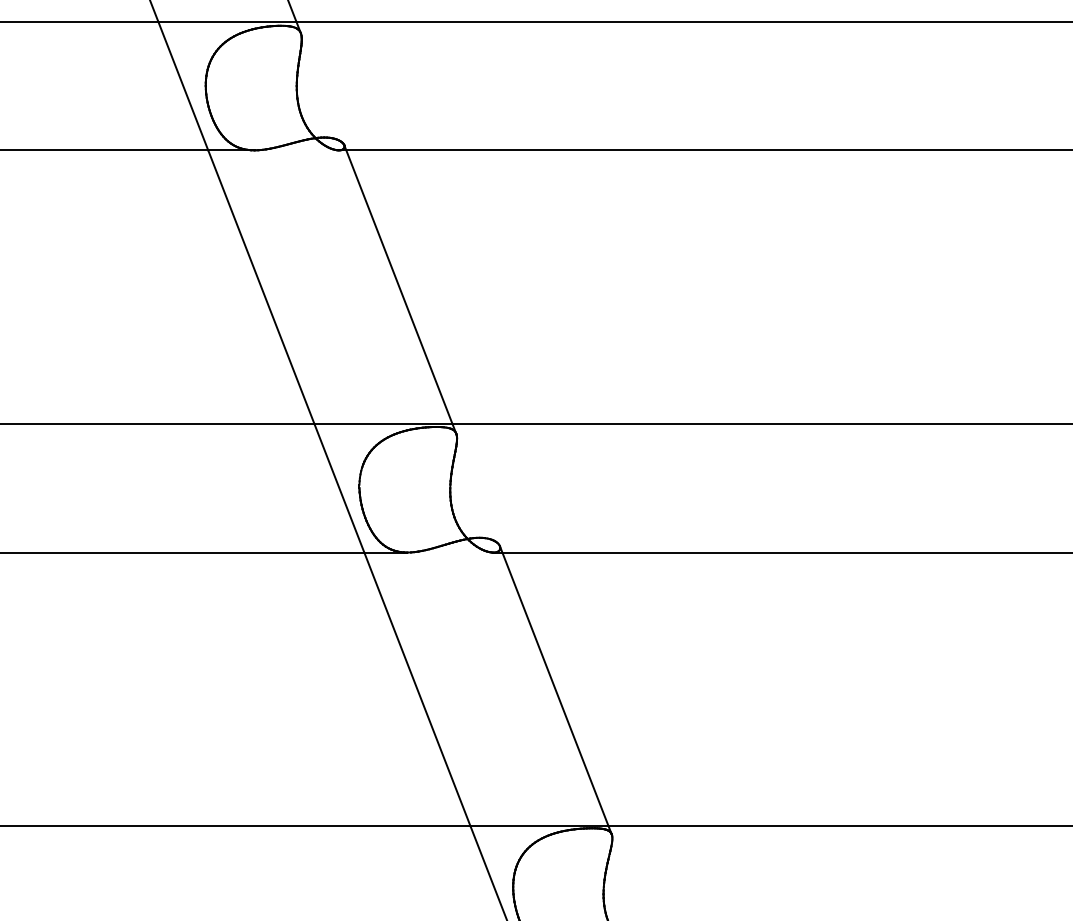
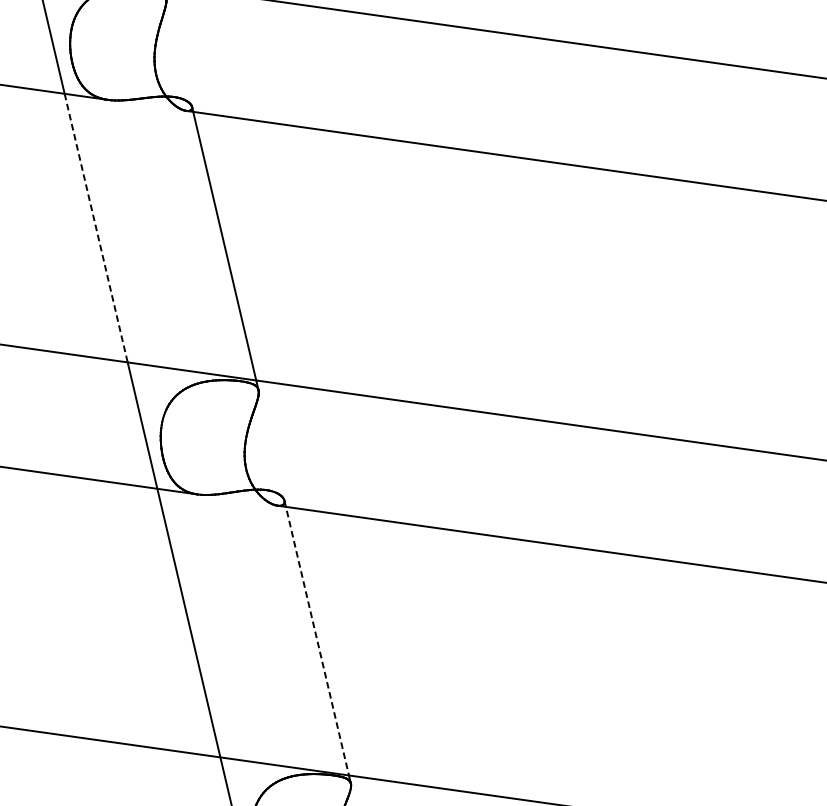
line: (261, 287) -> (96, 228), solid -> dashed
line: (554, 686) -> (316, 638), solid -> dashed

